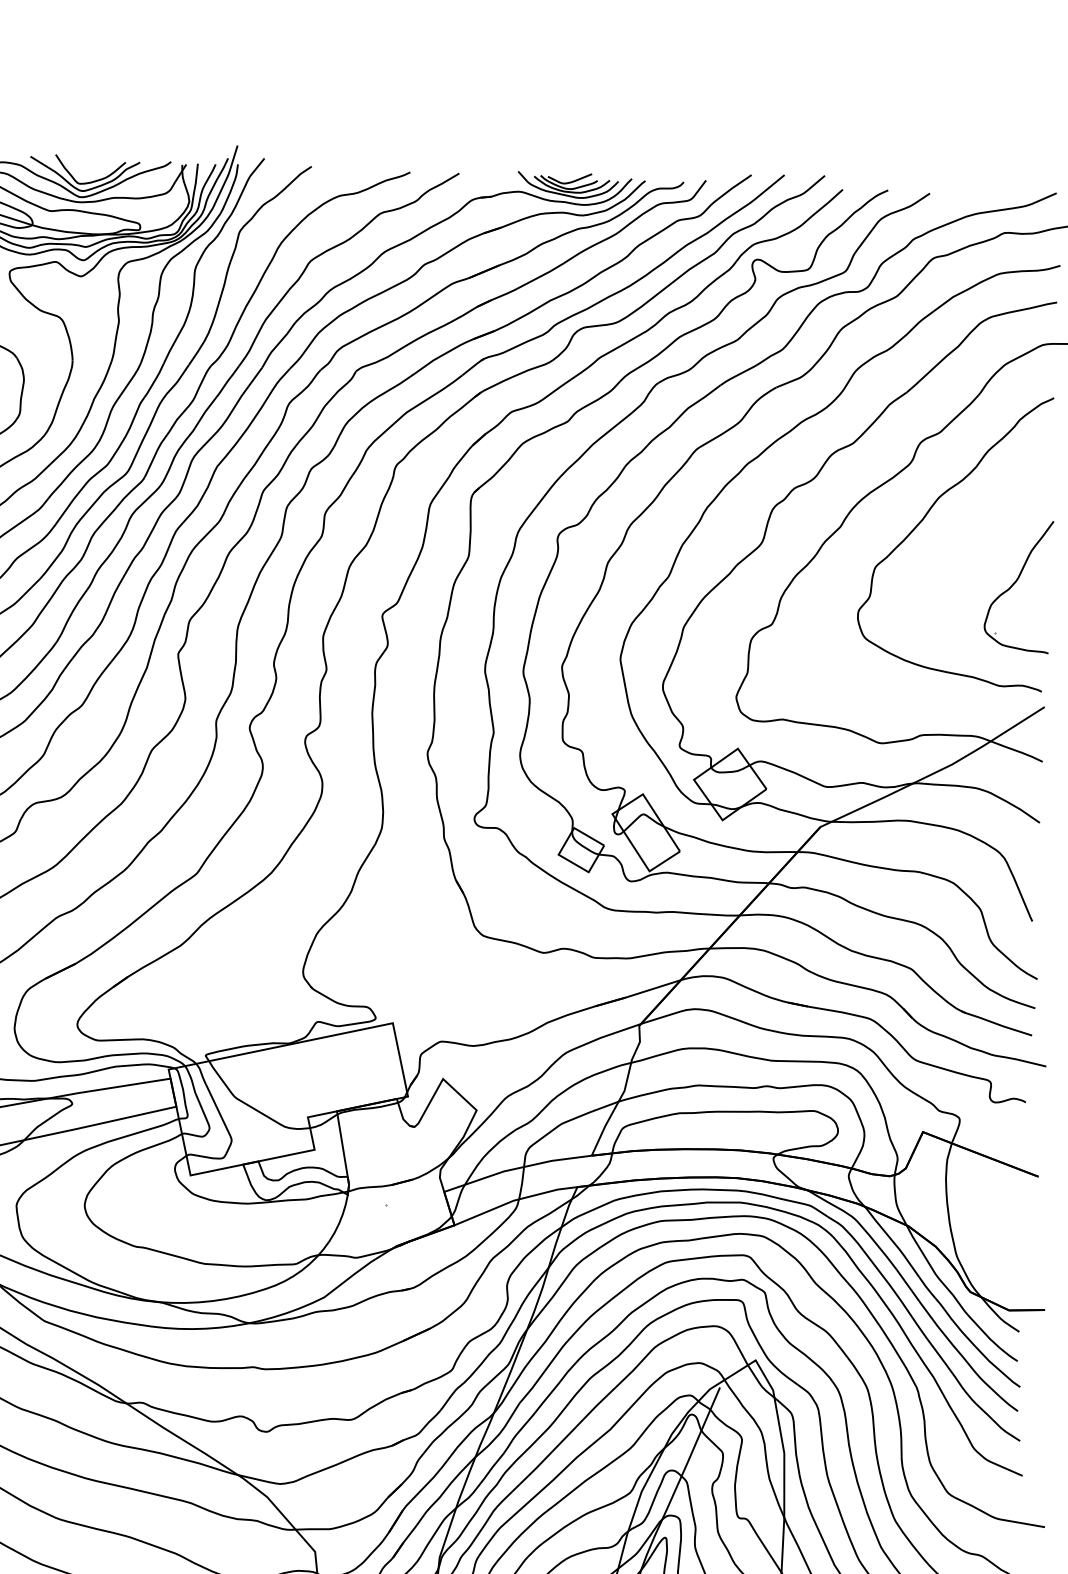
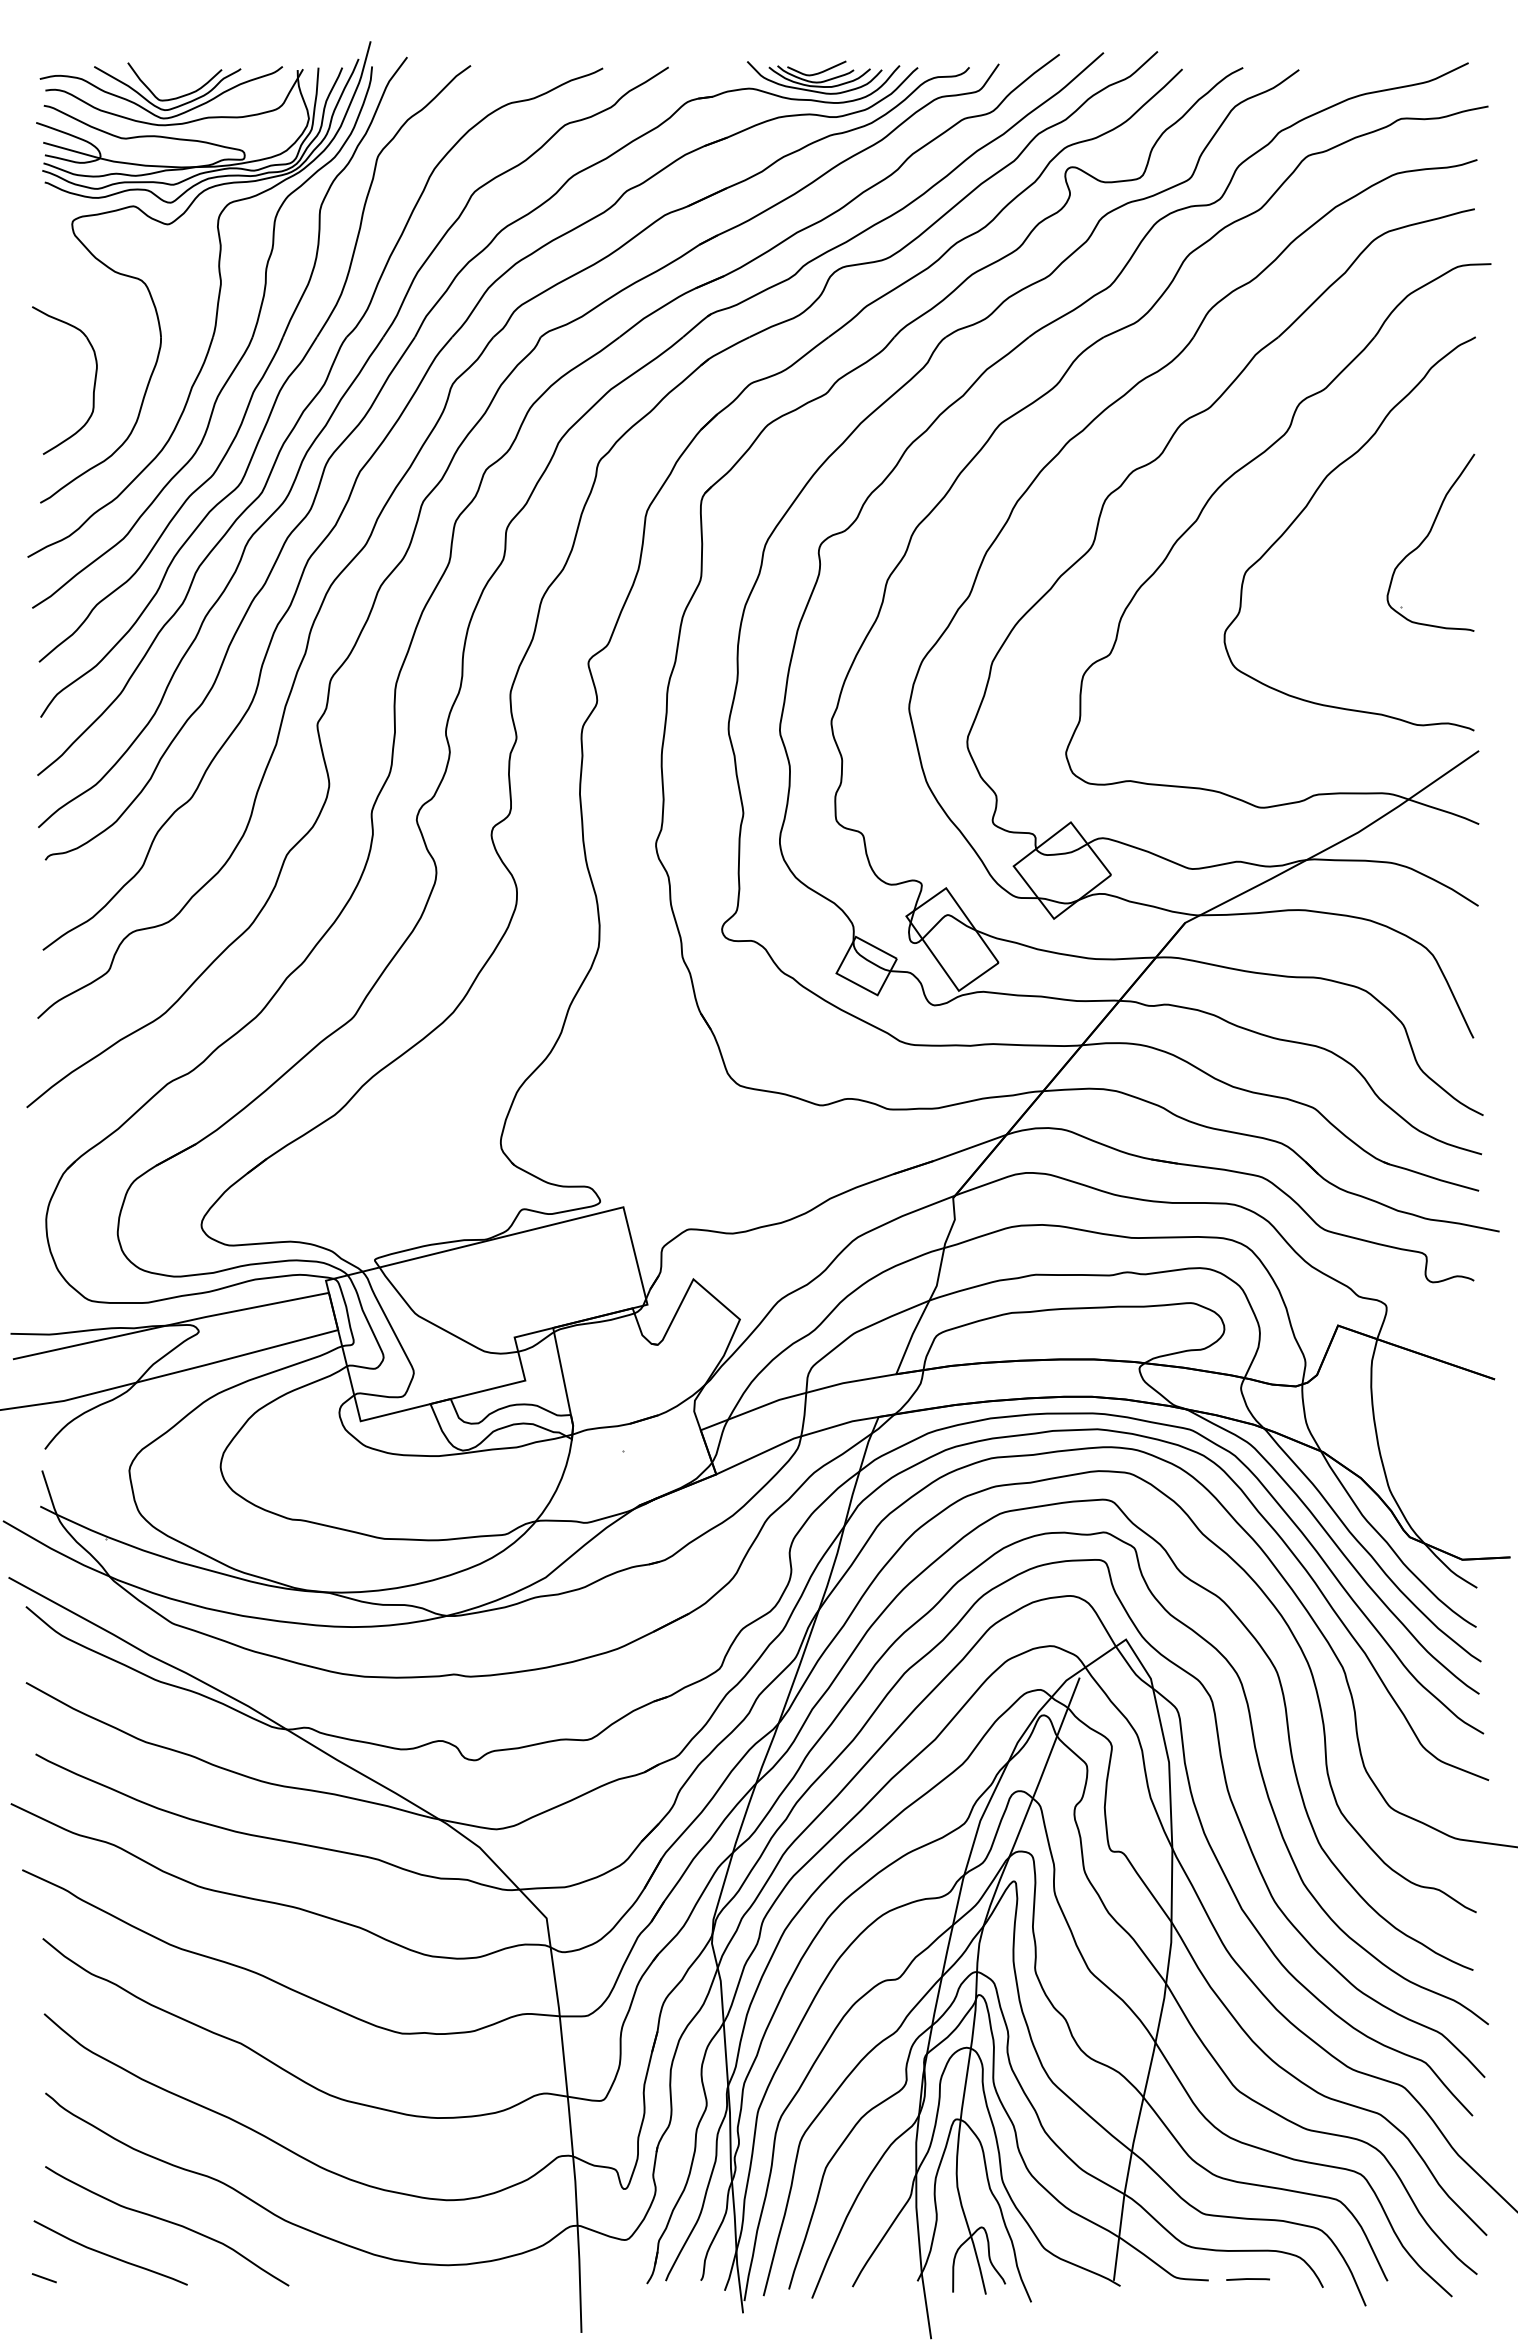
part: (1018, 586) -> (1430, 542), moved

